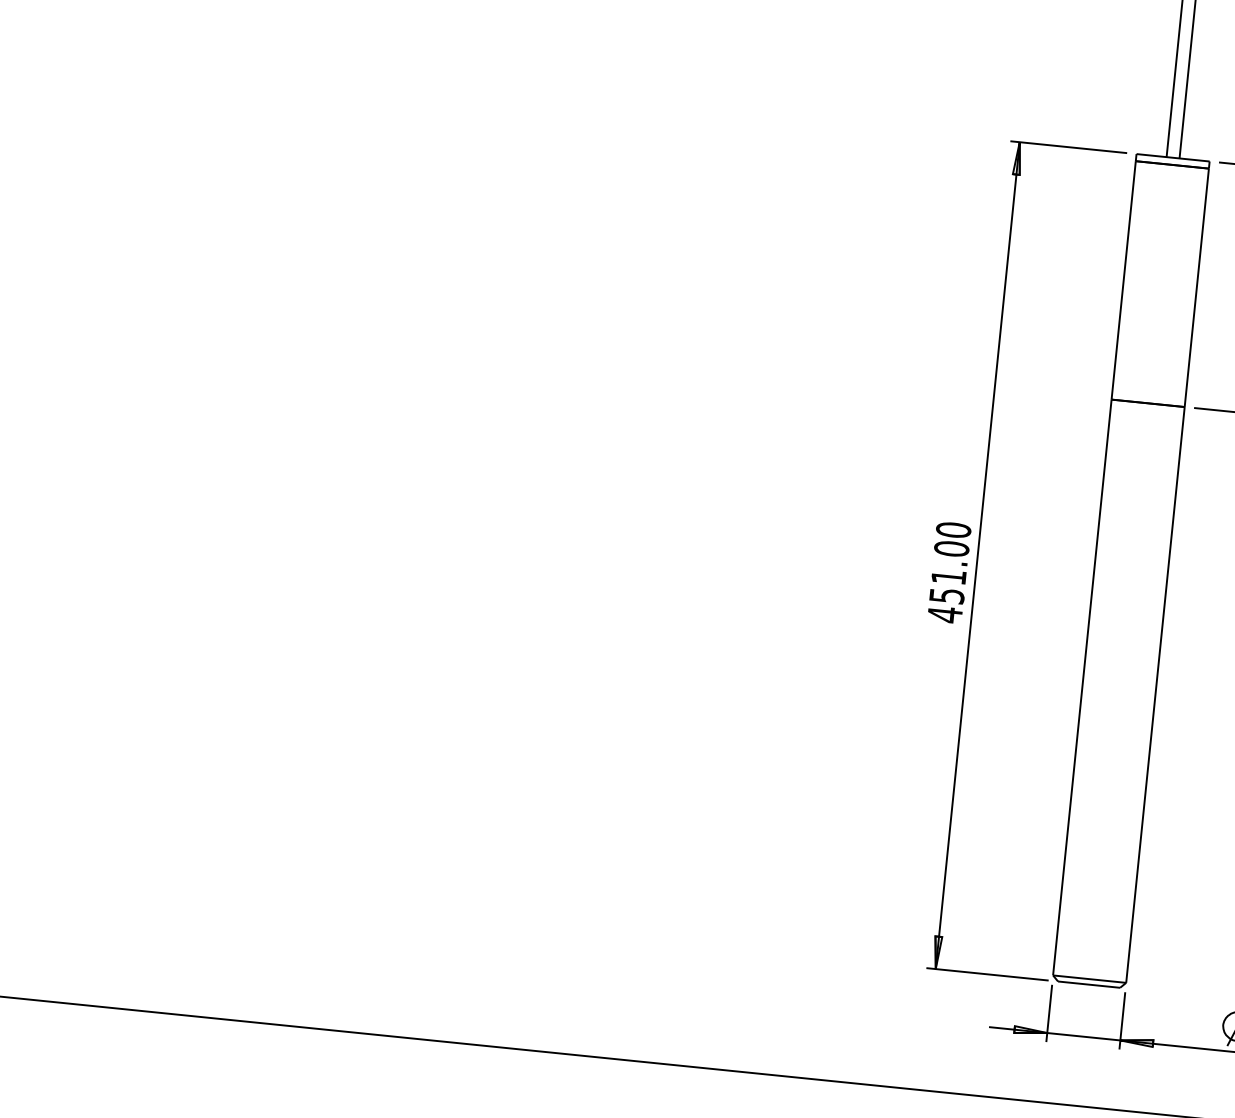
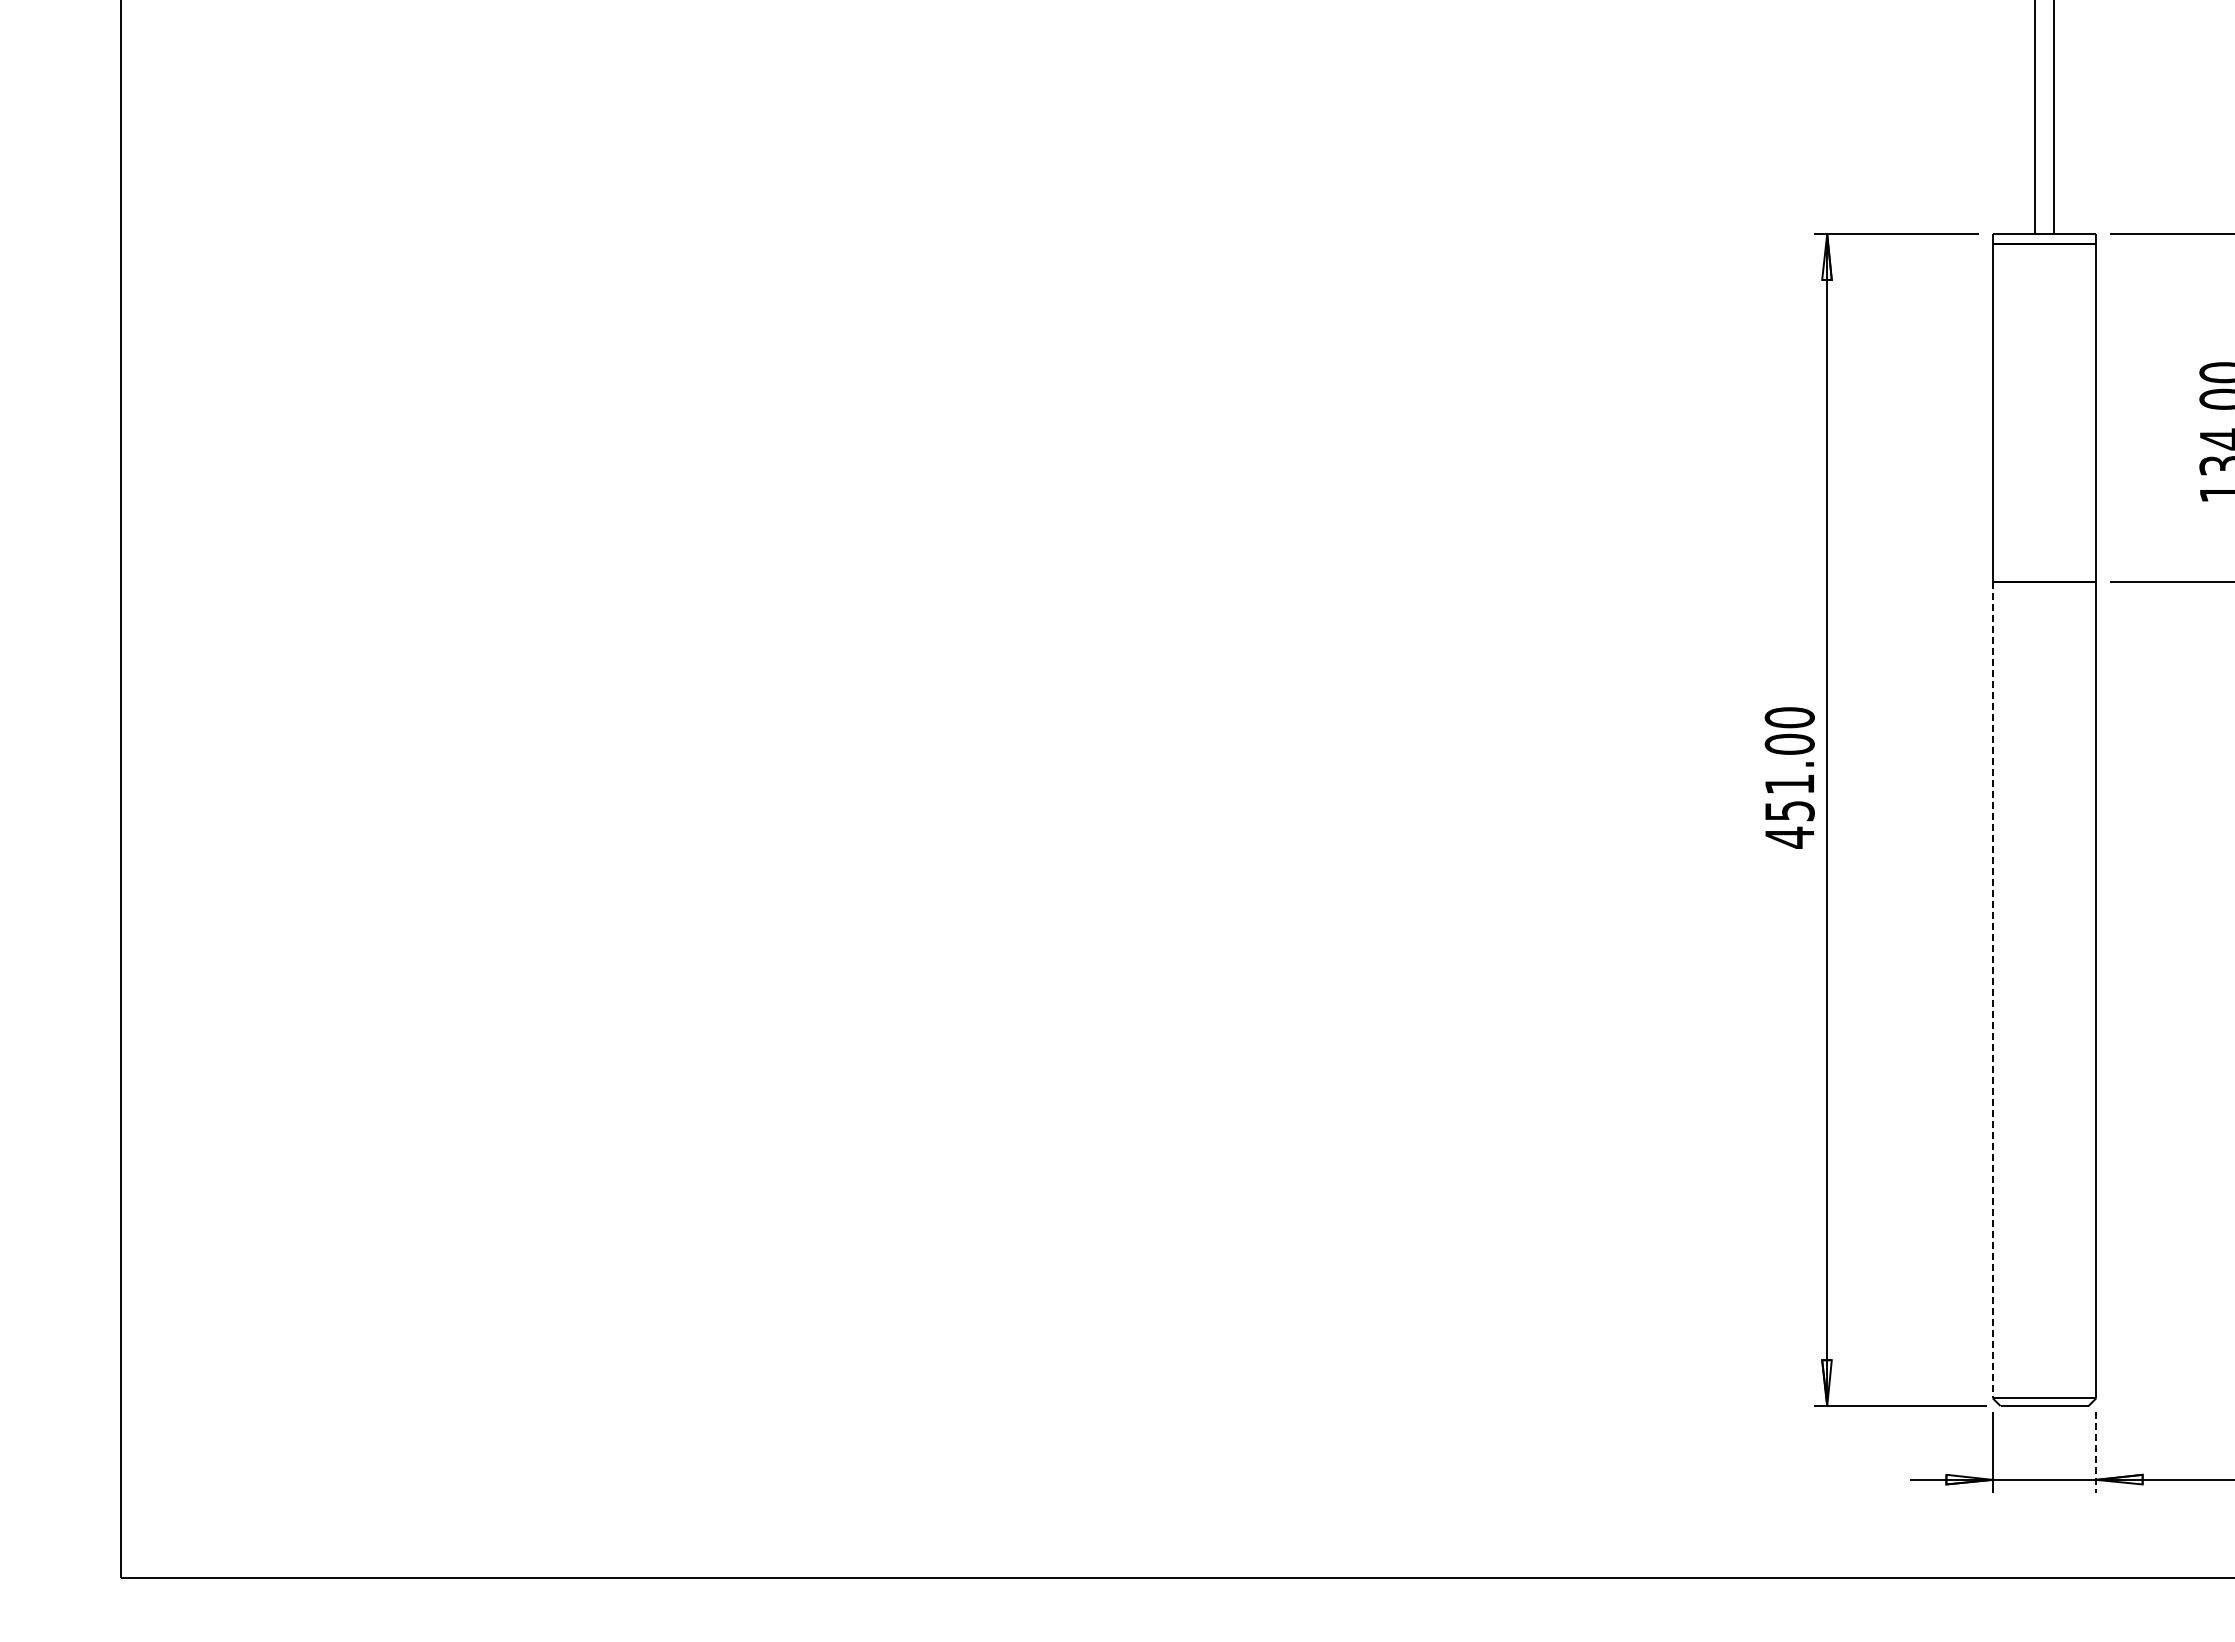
text: (949, 572) -> (1789, 777), moved
line: (1082, 687) -> (1992, 990), solid -> dashed
line: (1122, 1021) -> (2096, 1452), solid -> dashed

